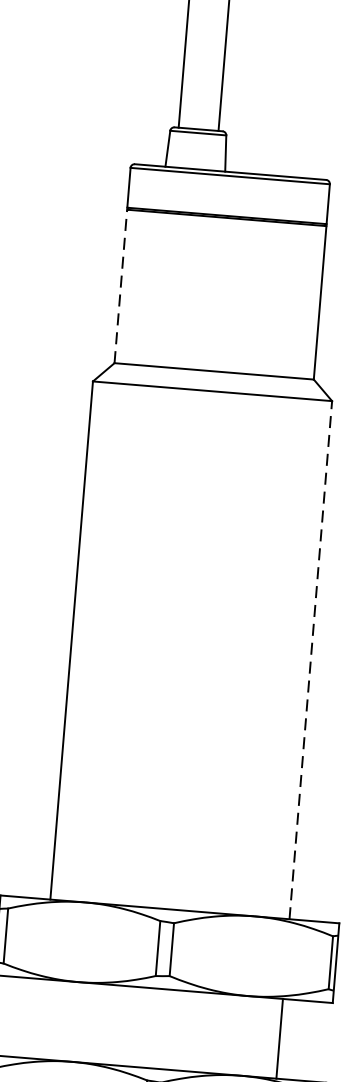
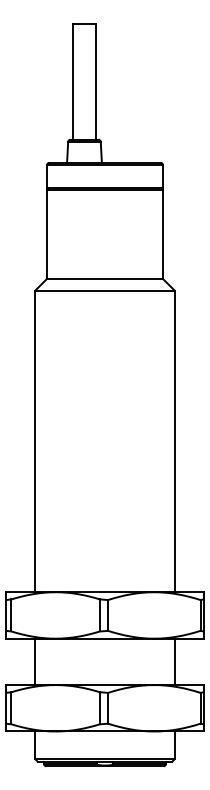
line: (119, 286) -> (46, 234), dashed -> solid
line: (310, 660) -> (174, 441), dashed -> solid
line: (40, 1018) -> (35, 661), added

